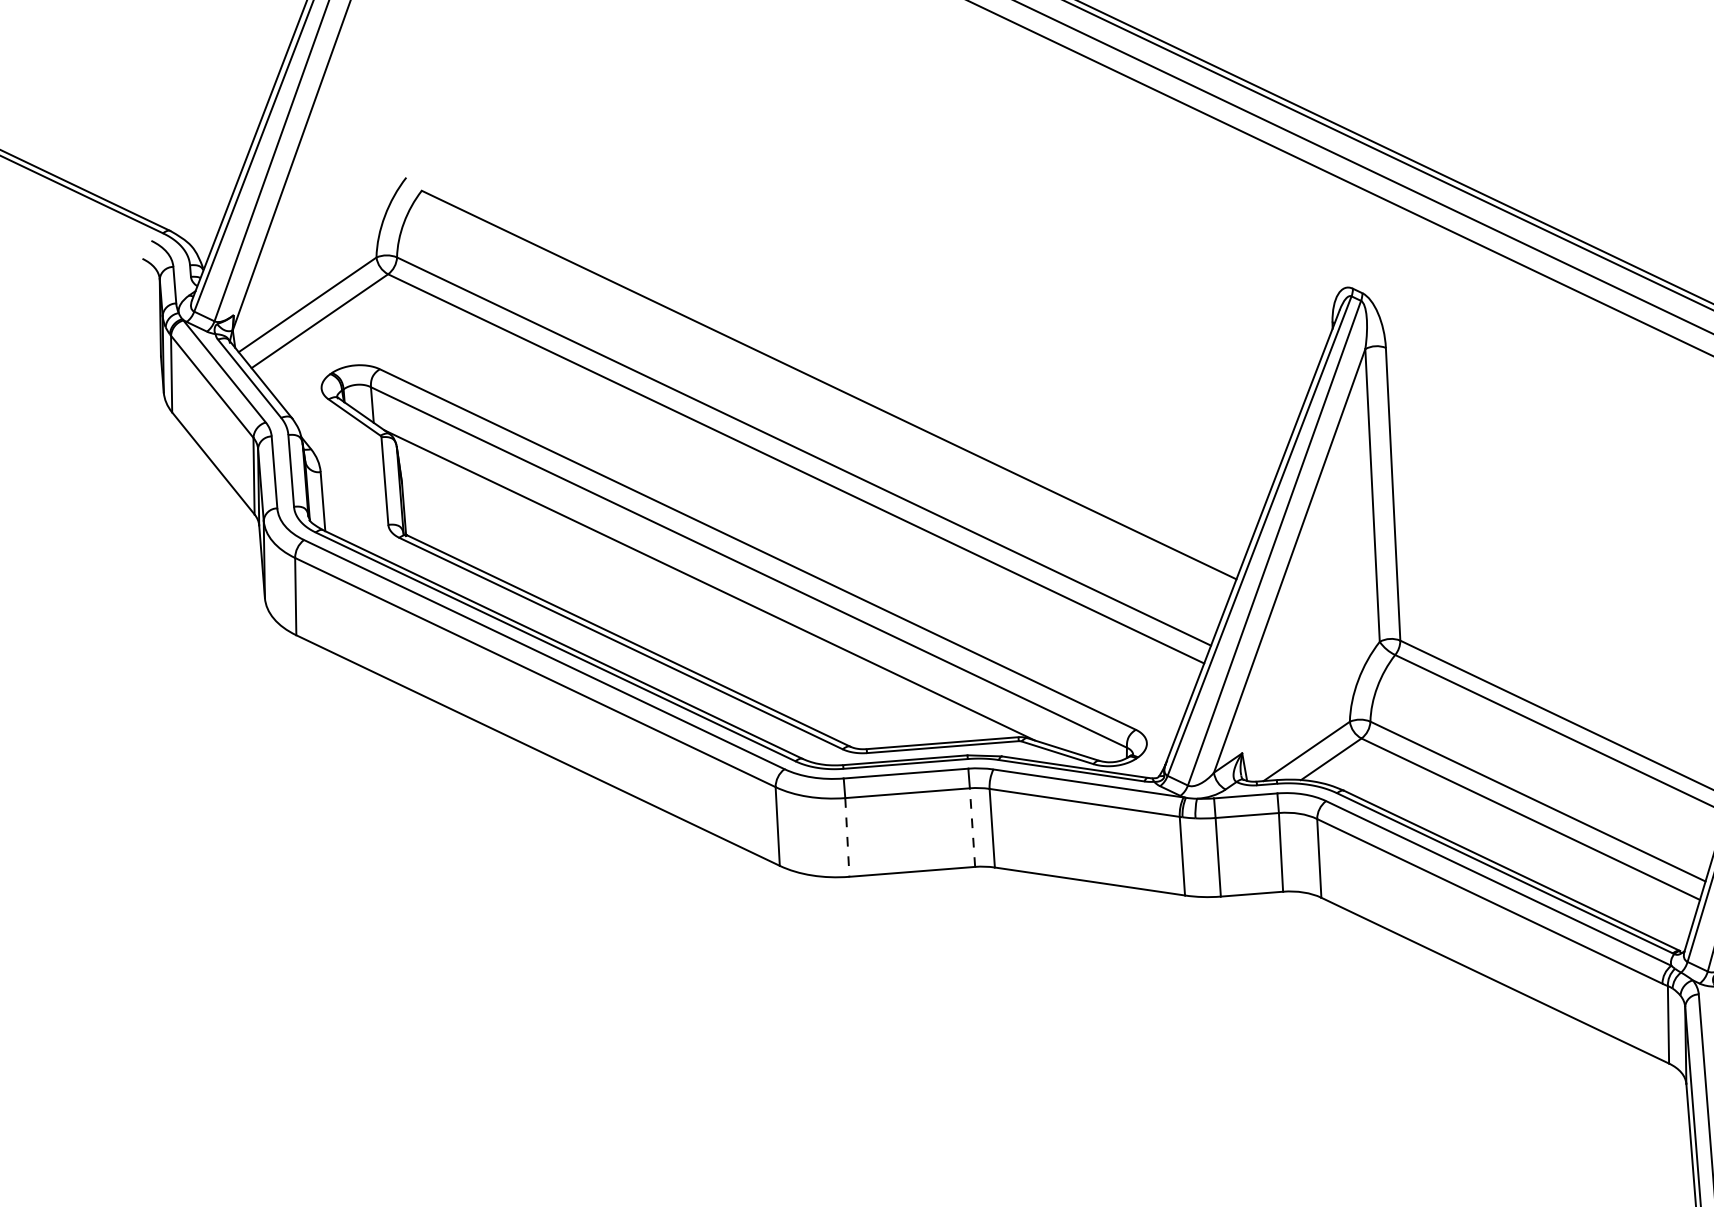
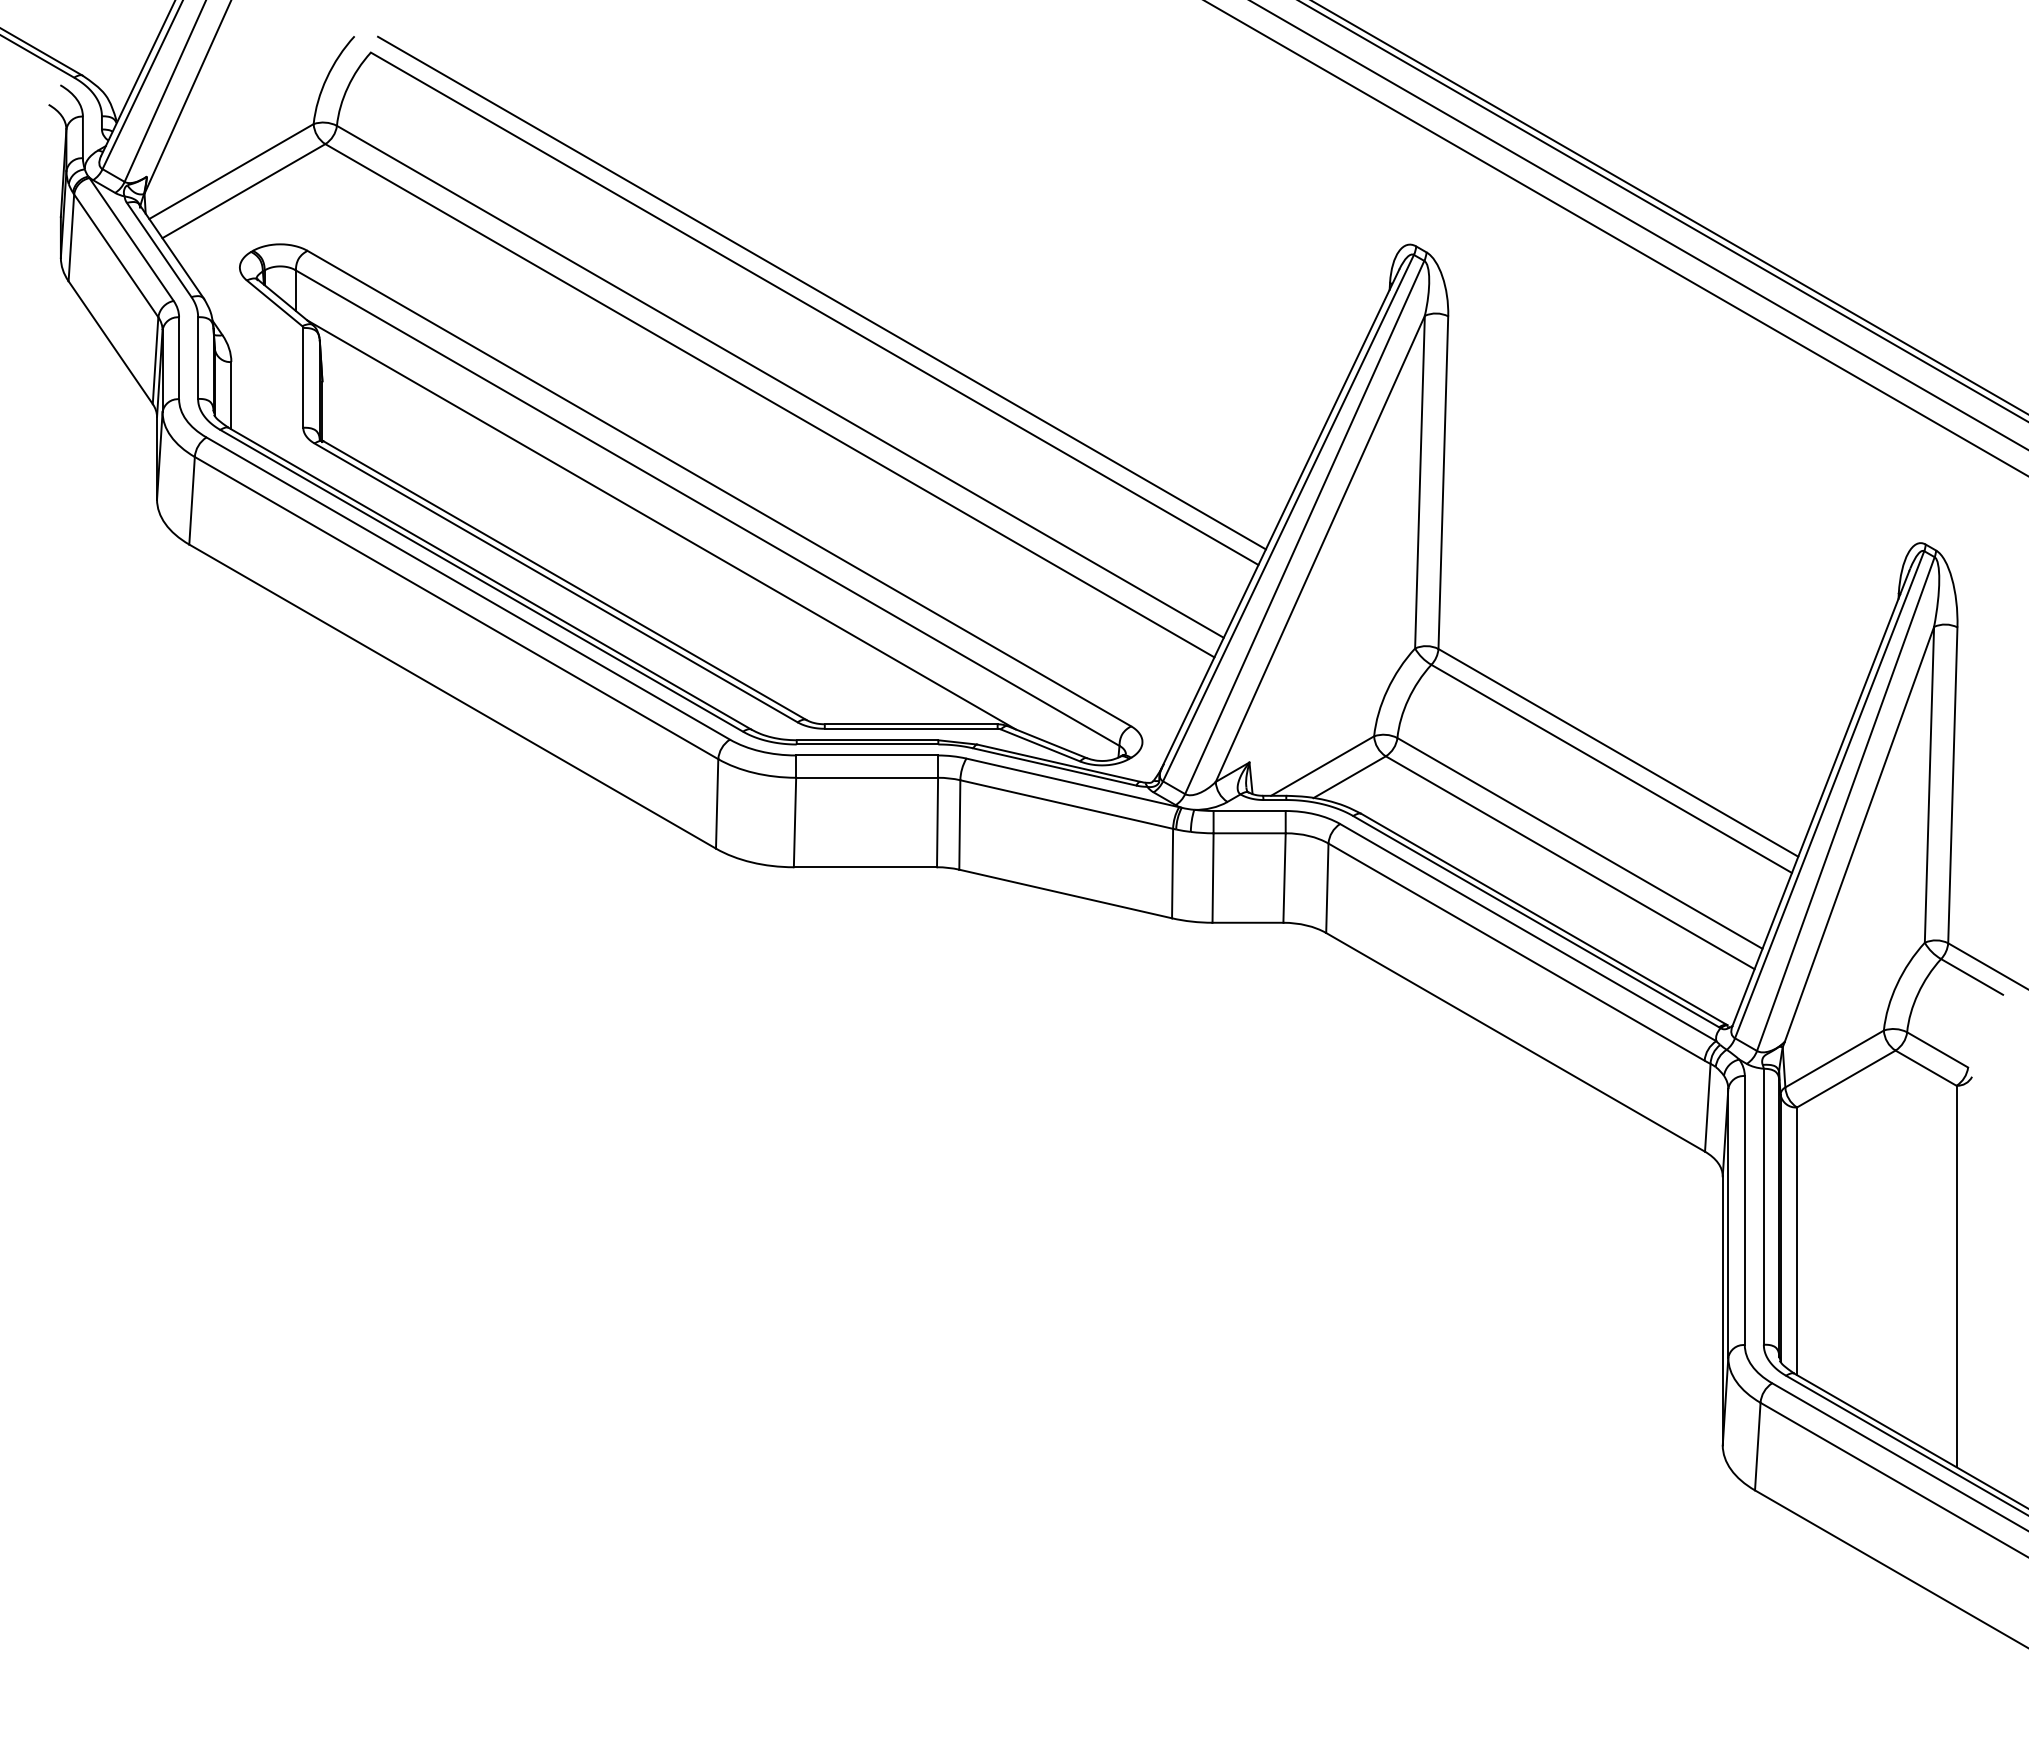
line: (833, 370) -> (821, 292), added
line: (972, 827) -> (937, 822), dashed -> solid
line: (847, 837) -> (795, 822), dashed -> solid

